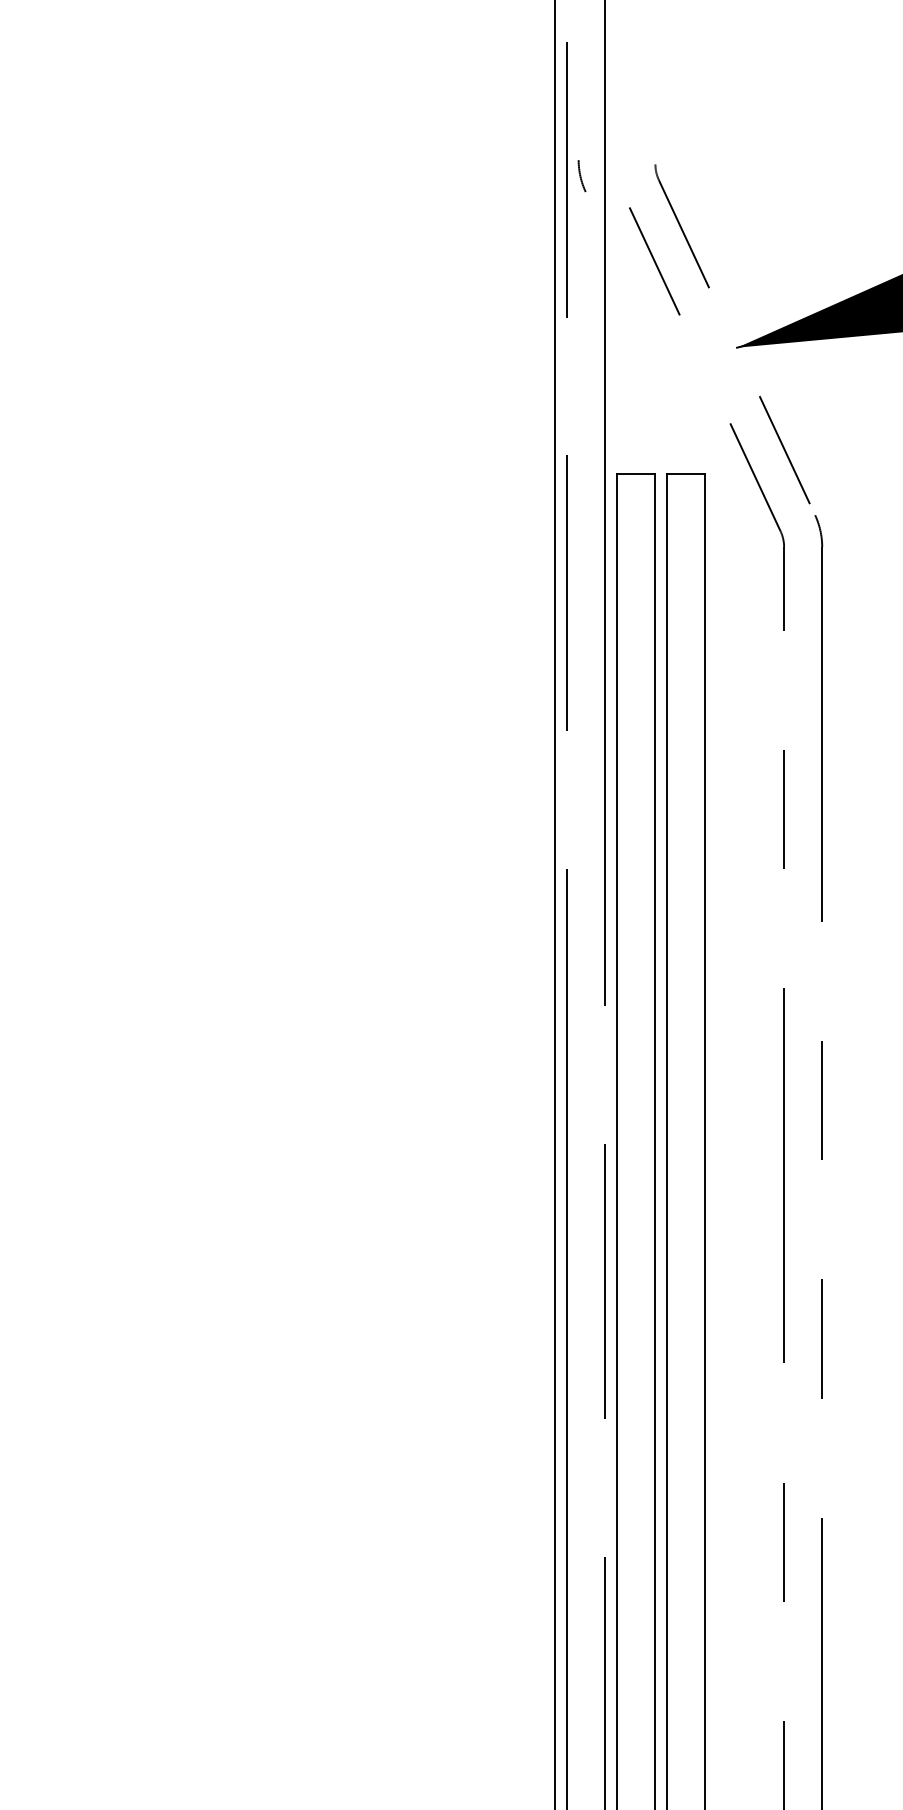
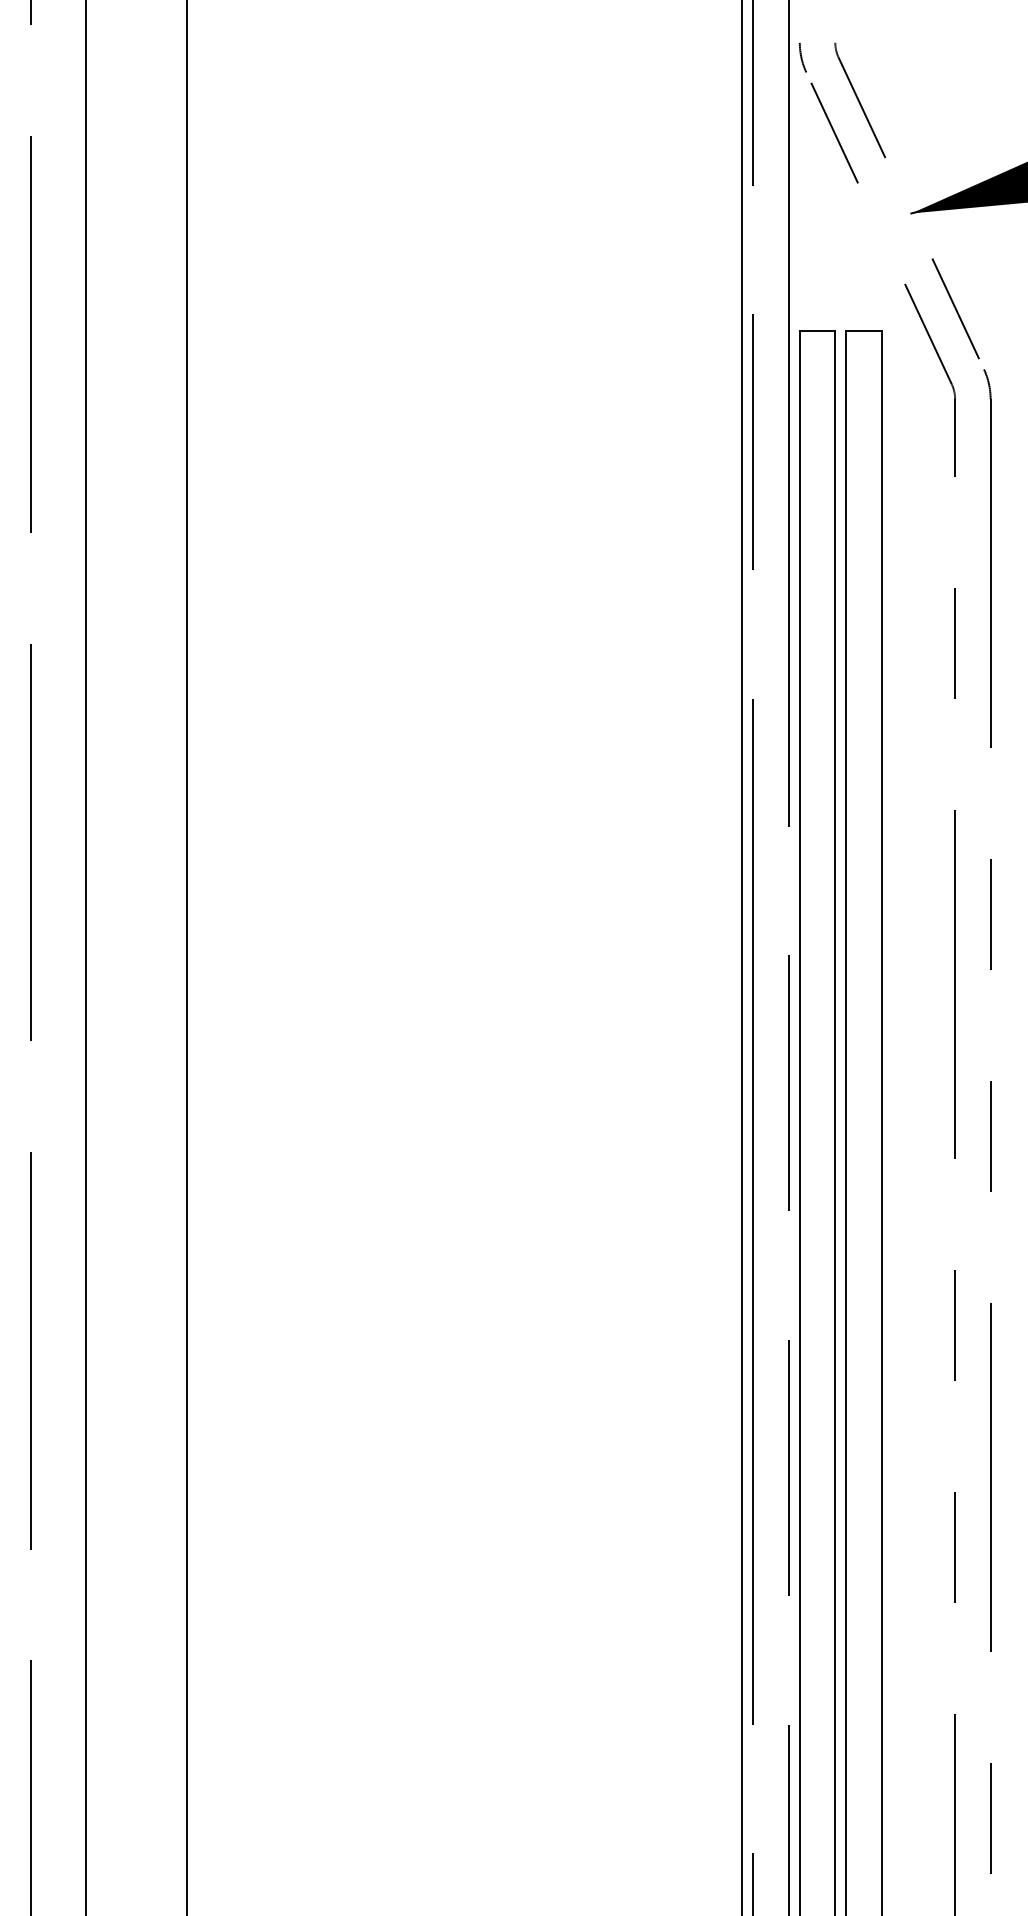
arc: (581, 175) -> (802, 57), moved

